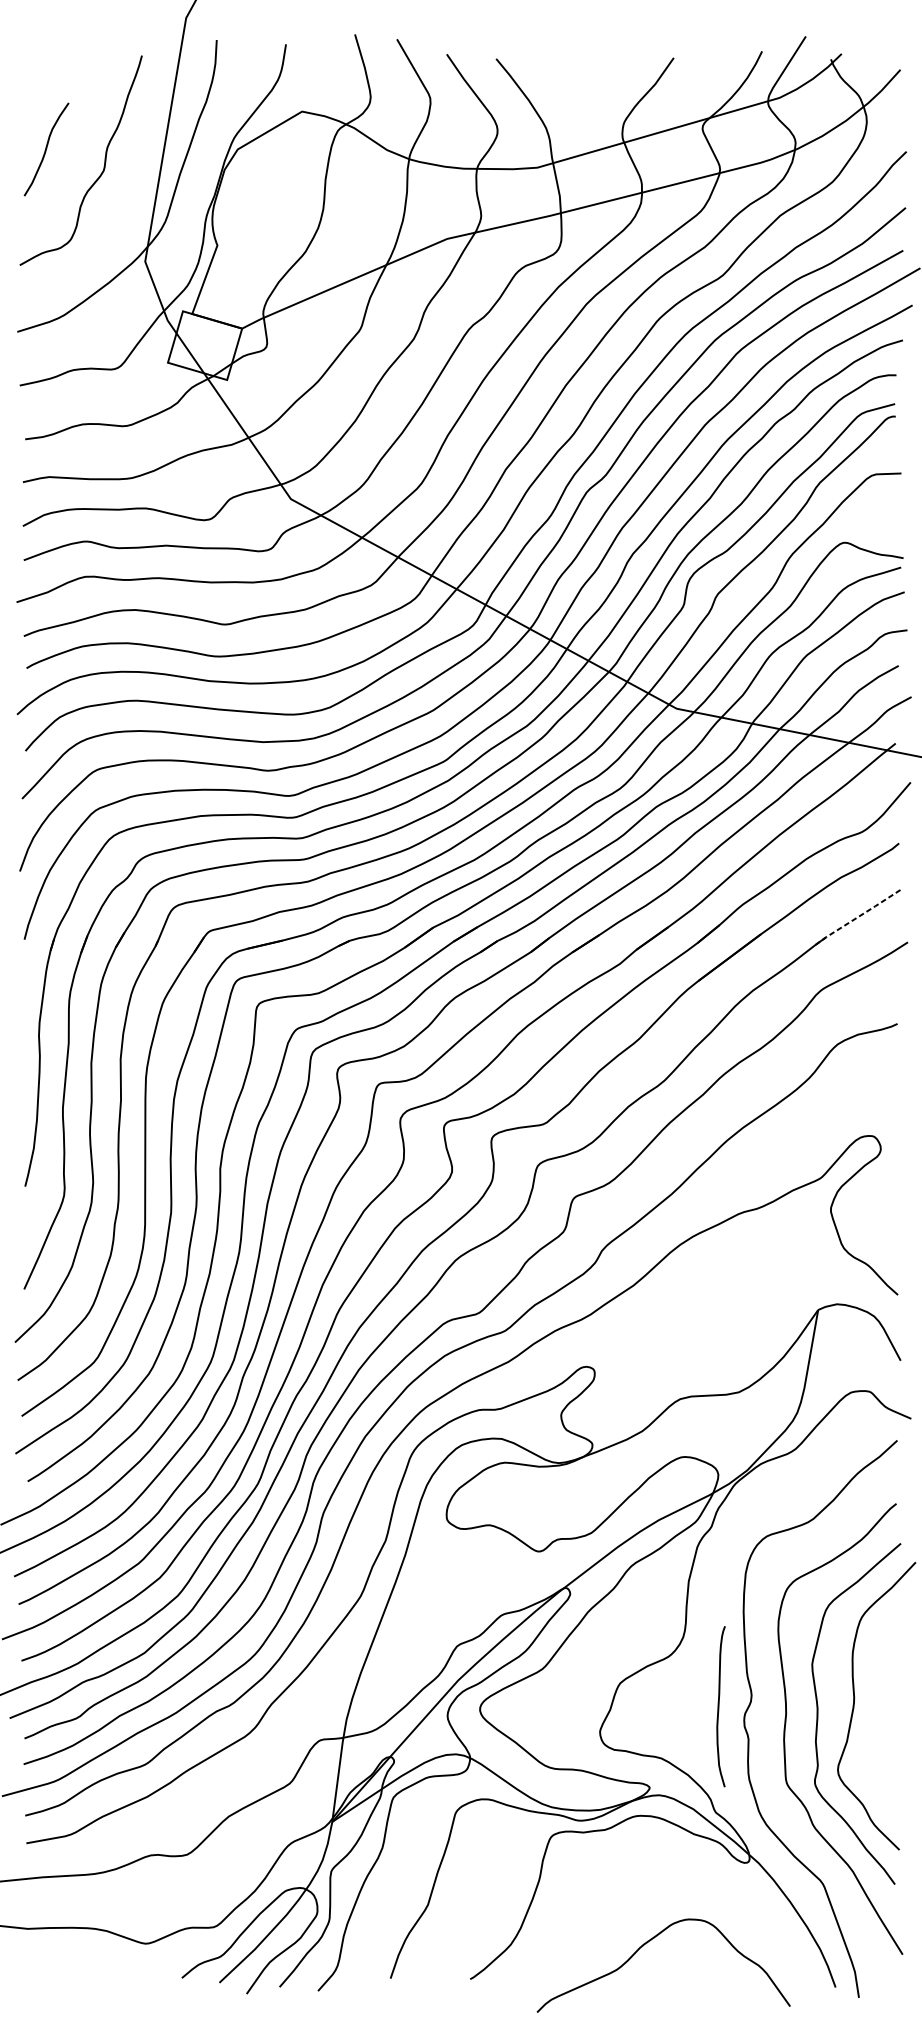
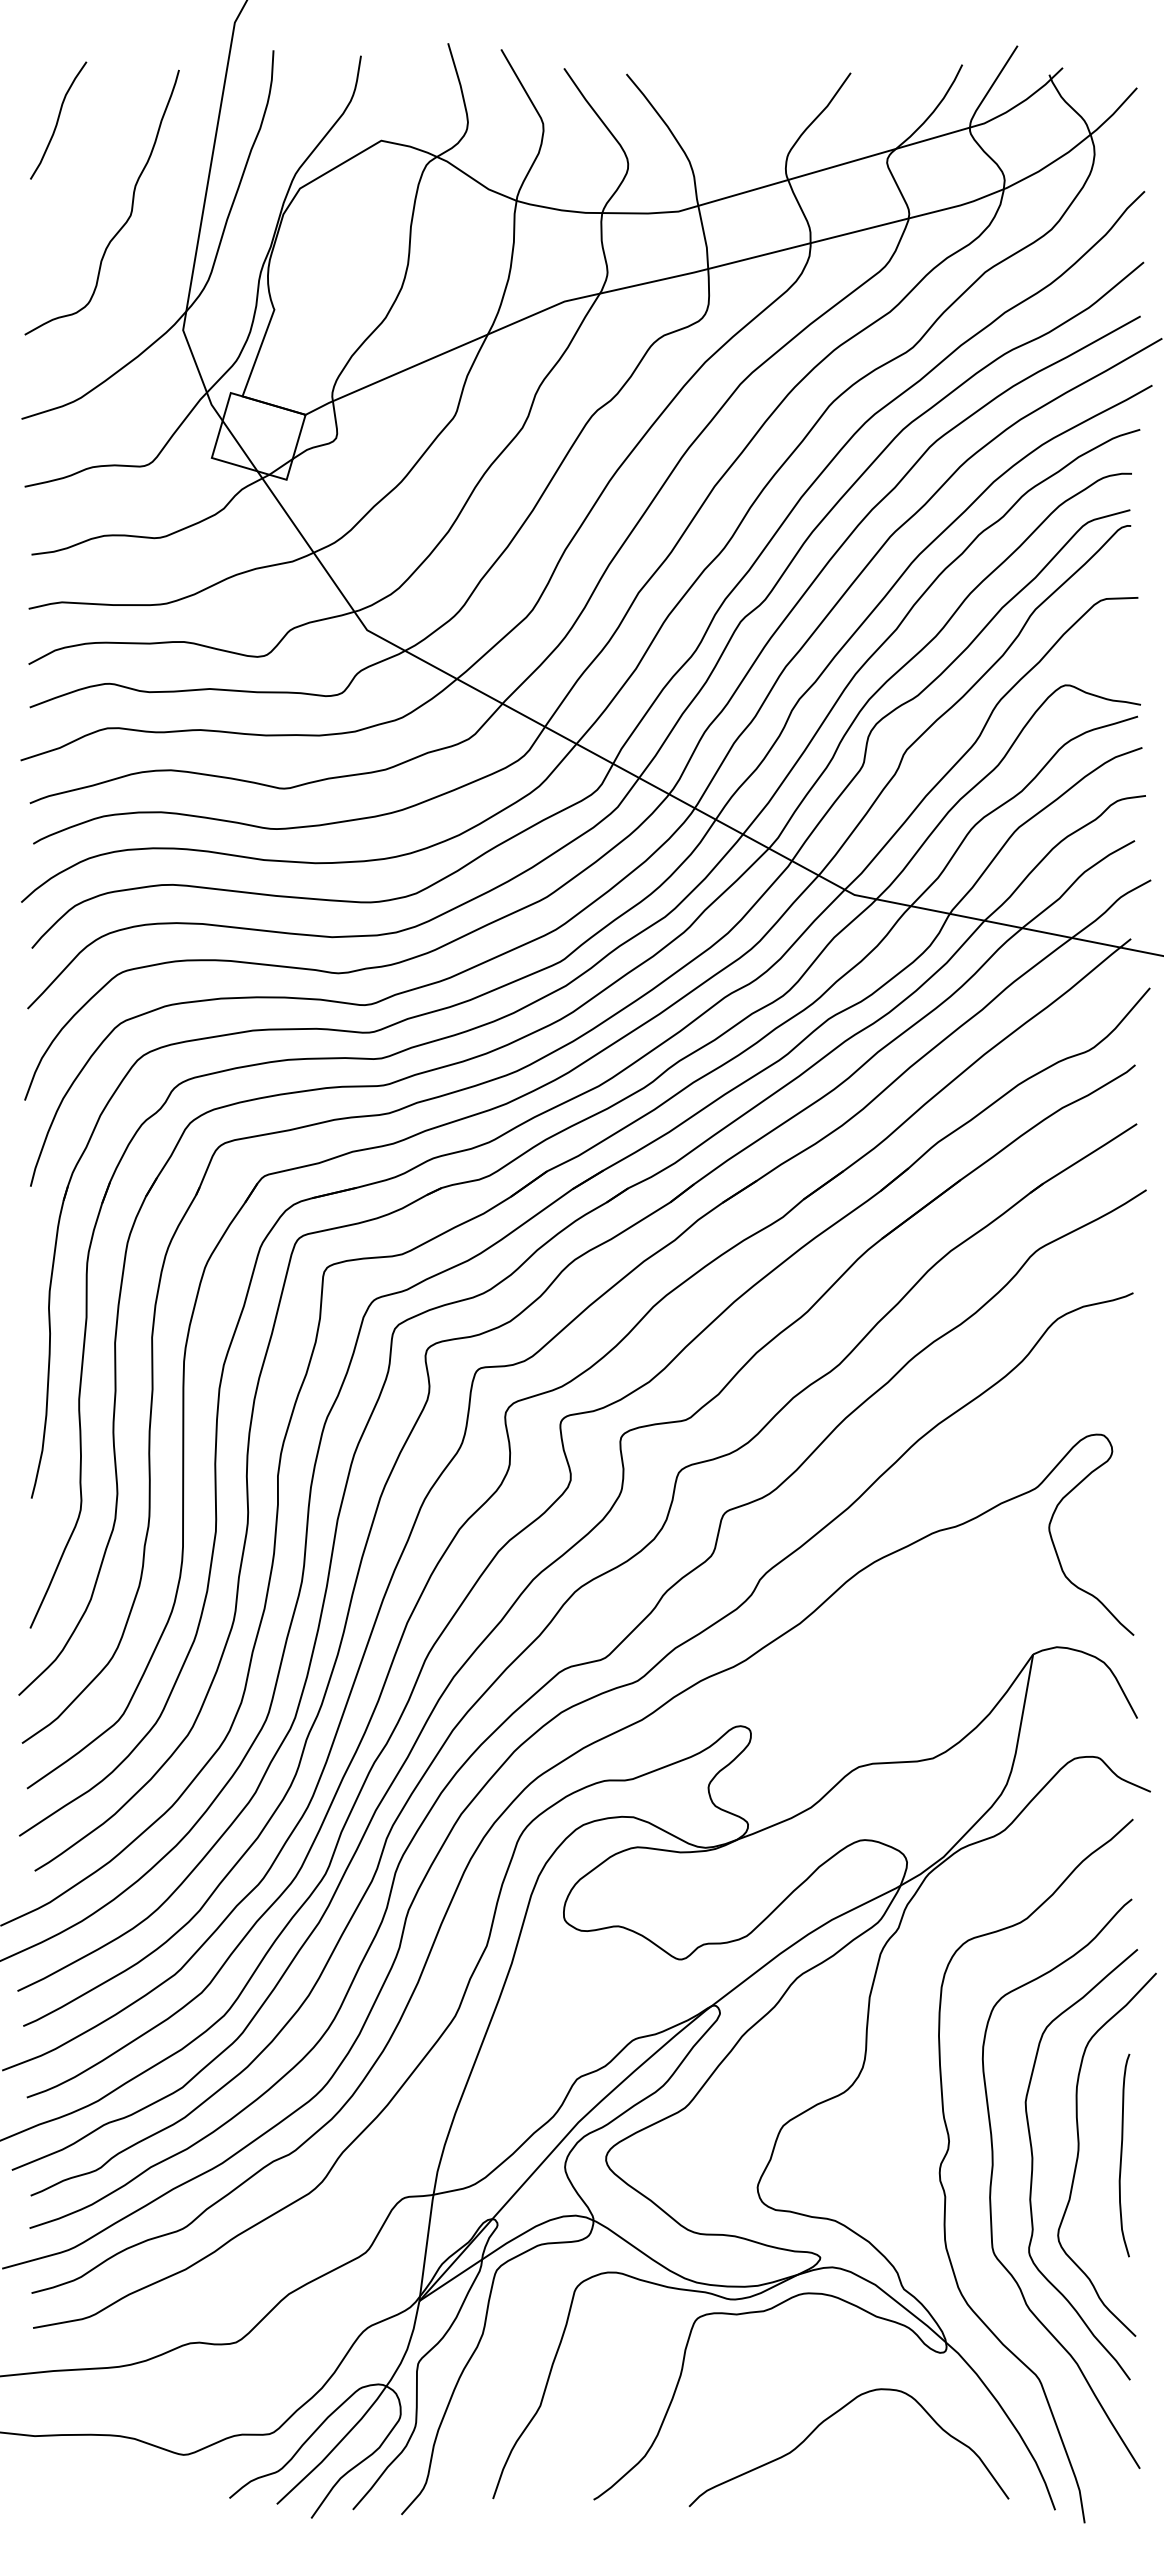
curve: (46, 149) -> (58, 120), moved
line: (857, 917) -> (1082, 1158), dashed -> solid
curve: (719, 1706) -> (1122, 2155), moved
curve: (648, 1942) -> (829, 2418), moved

